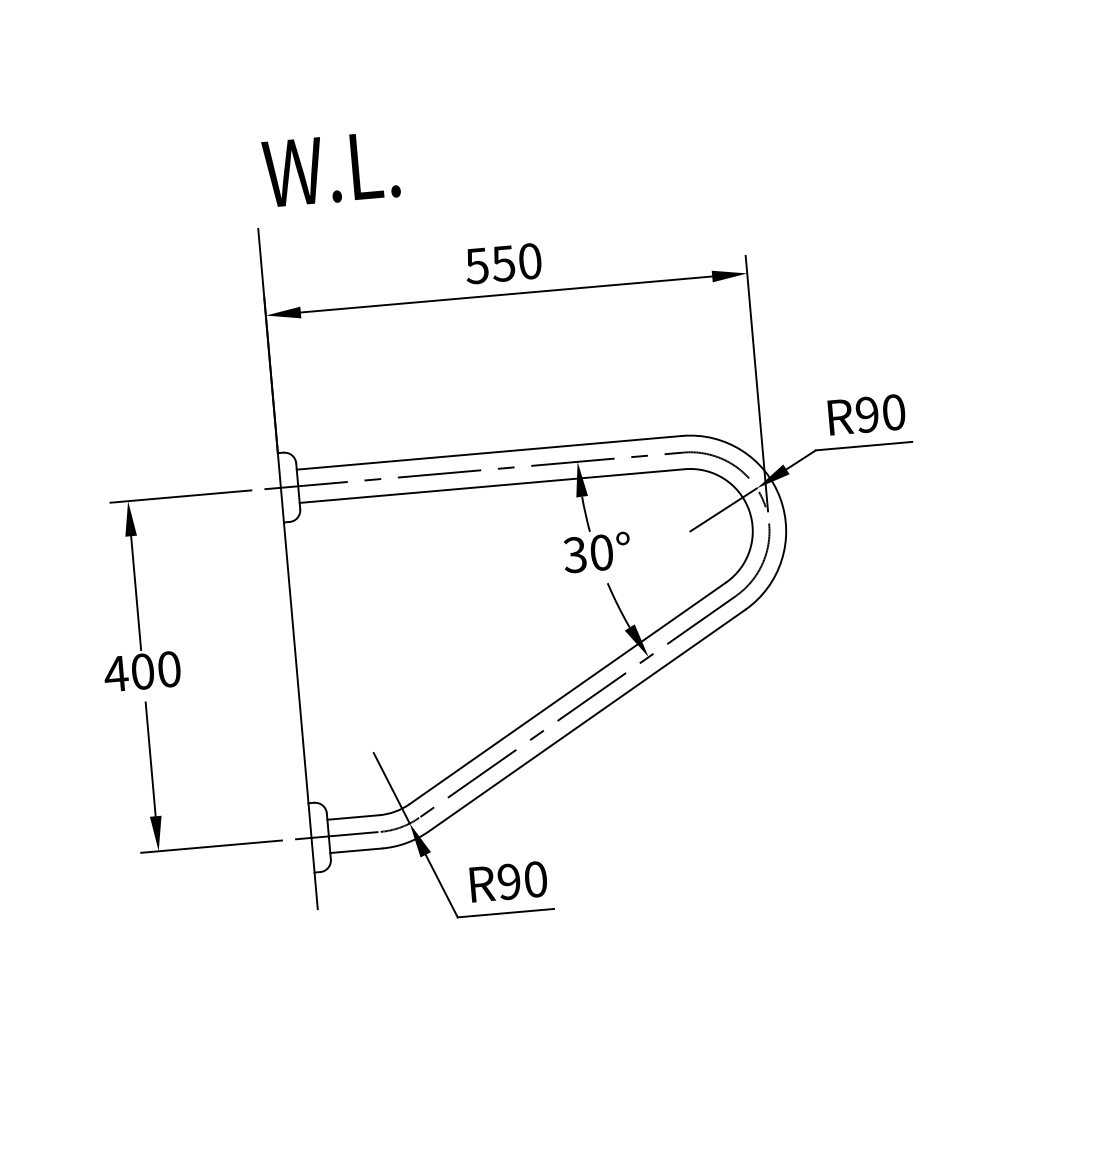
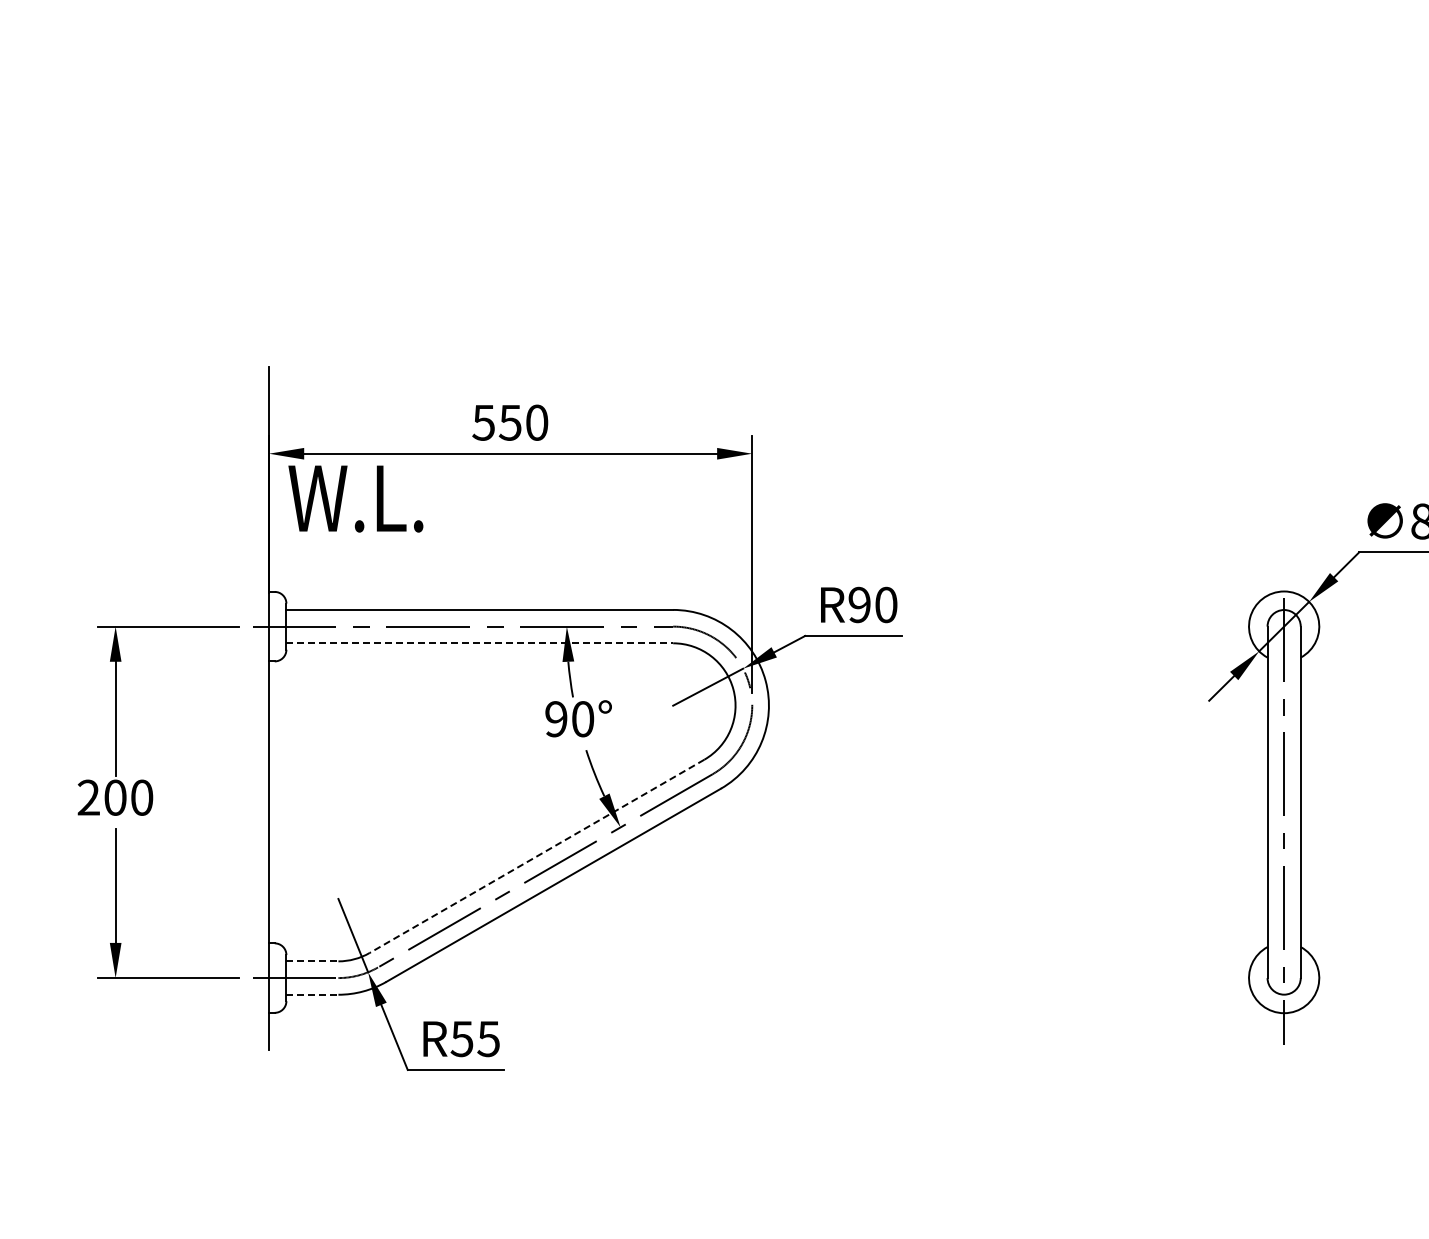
text: (330, 169) -> (355, 498), moved
line: (493, 486) -> (480, 643), solid -> dashed
text: (574, 555) -> (555, 719), 30° -> 90°
text: (115, 673) -> (88, 797), 400 -> 200
line: (567, 693) -> (536, 856), solid -> dashed
line: (353, 817) -> (312, 961), solid -> dashed
line: (356, 850) -> (312, 994), solid -> dashed
text: (521, 880) -> (474, 1038), R90 -> R55

